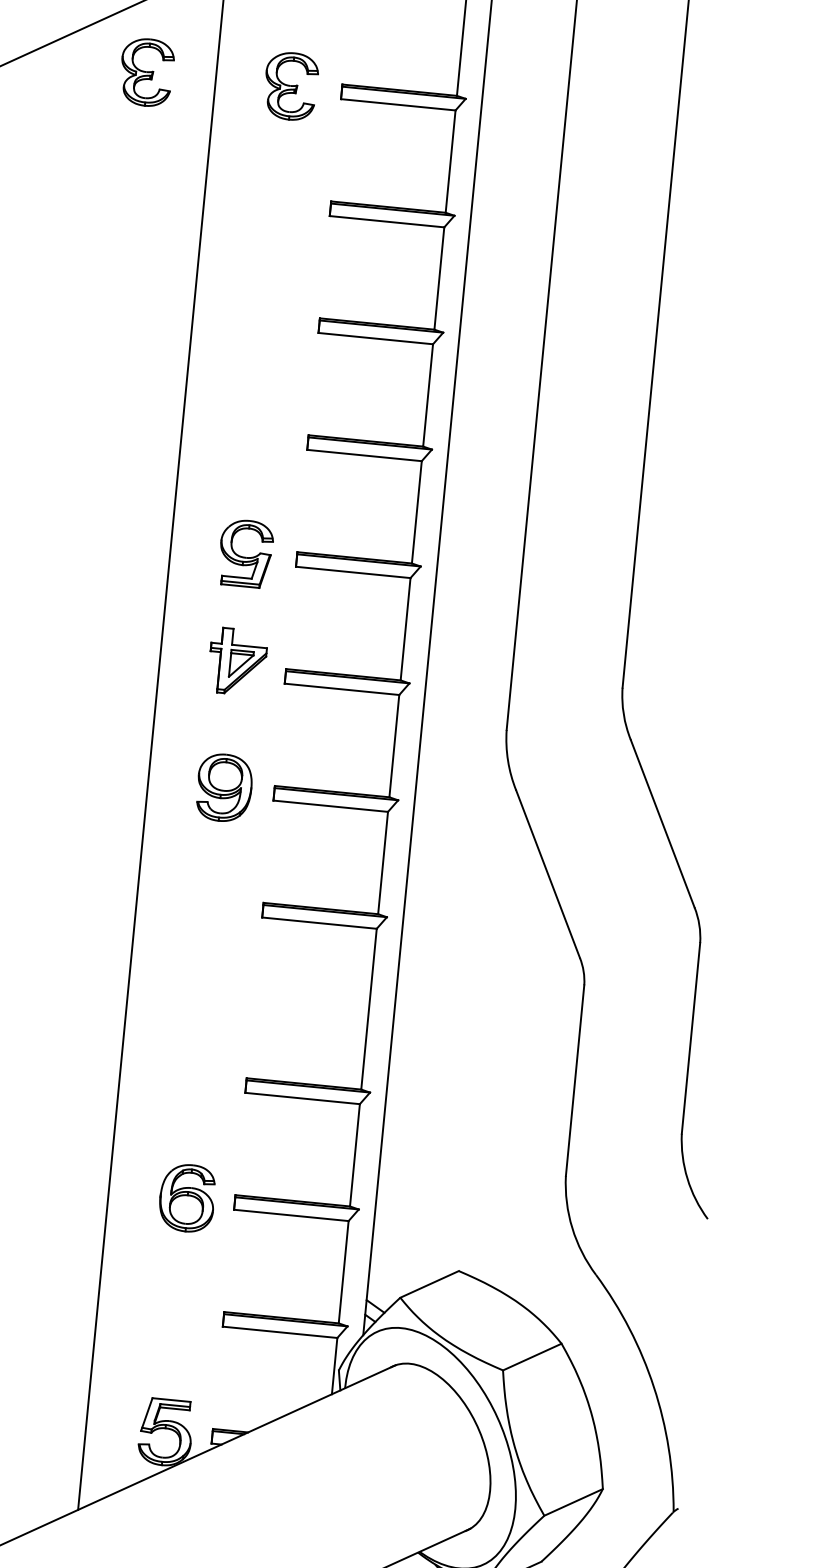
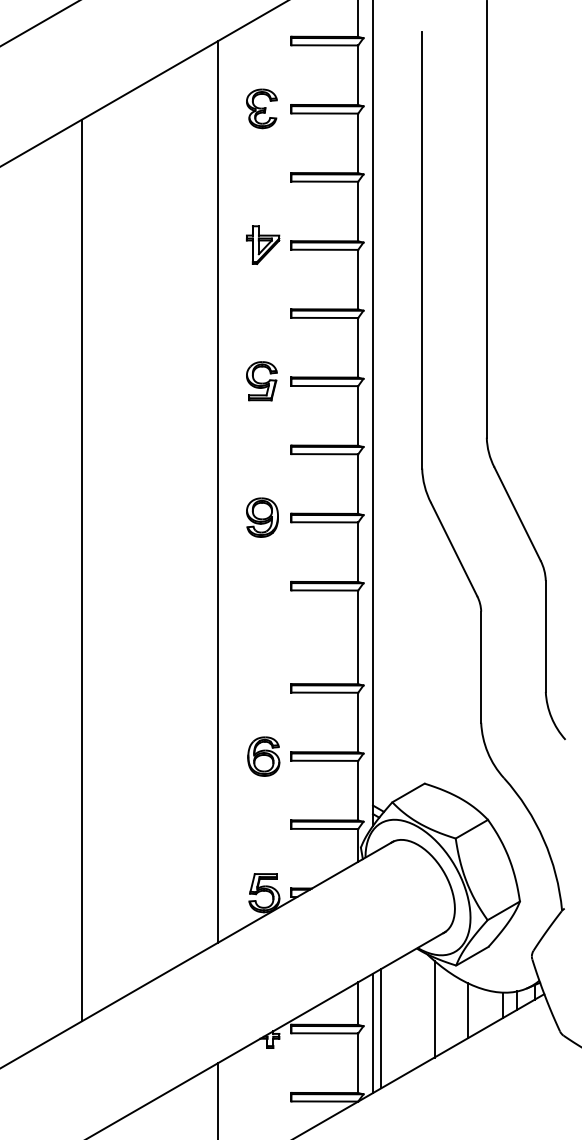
part: (146, 71) -> (177, 108), removed
part: (236, 660) -> (262, 244), moved

